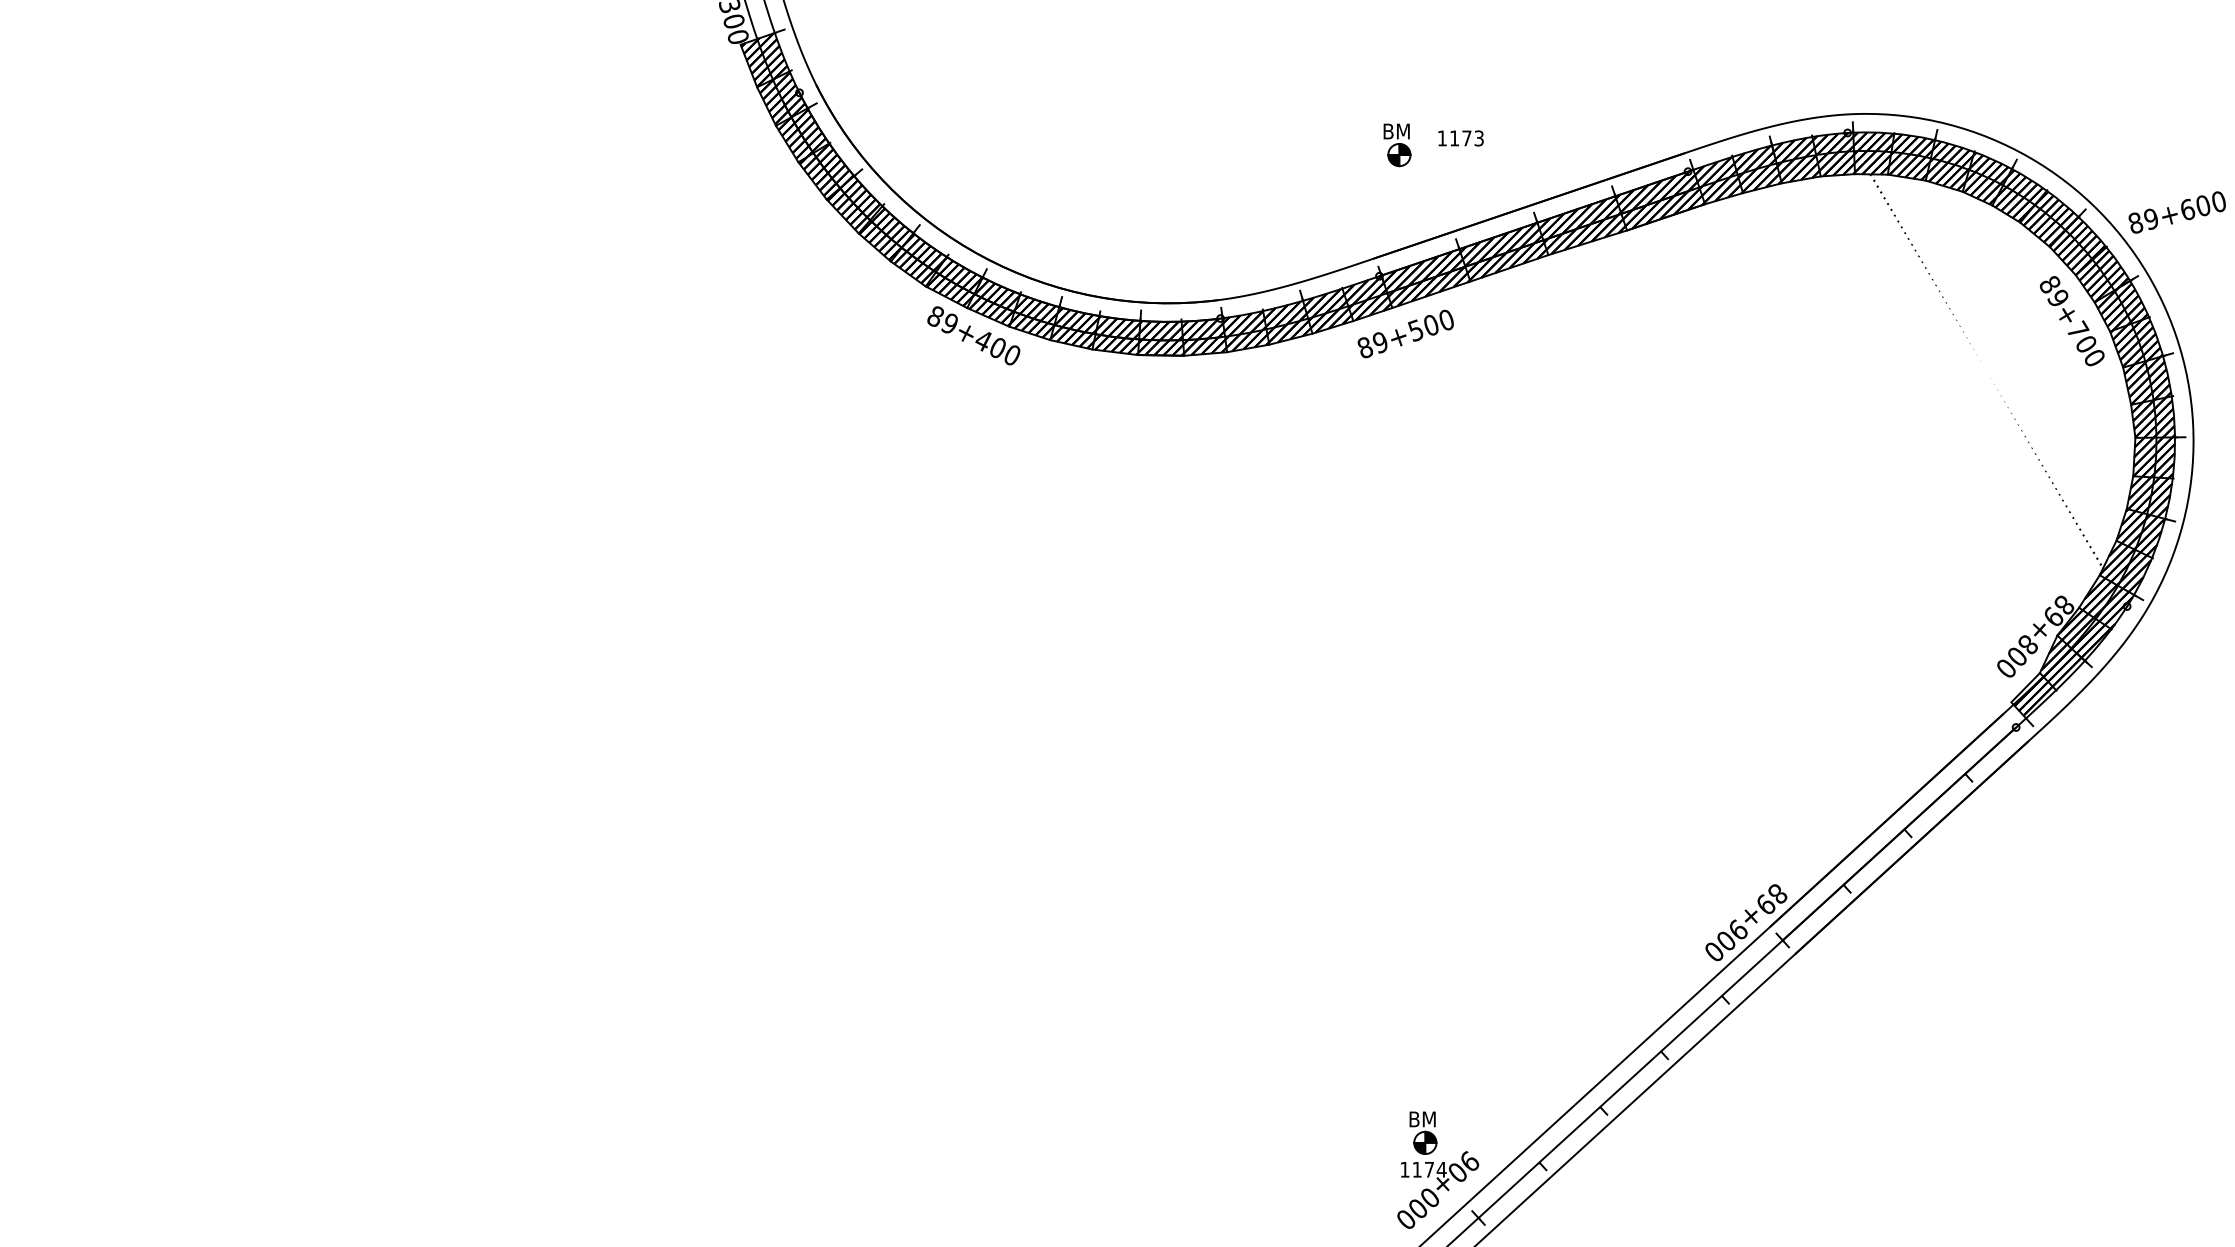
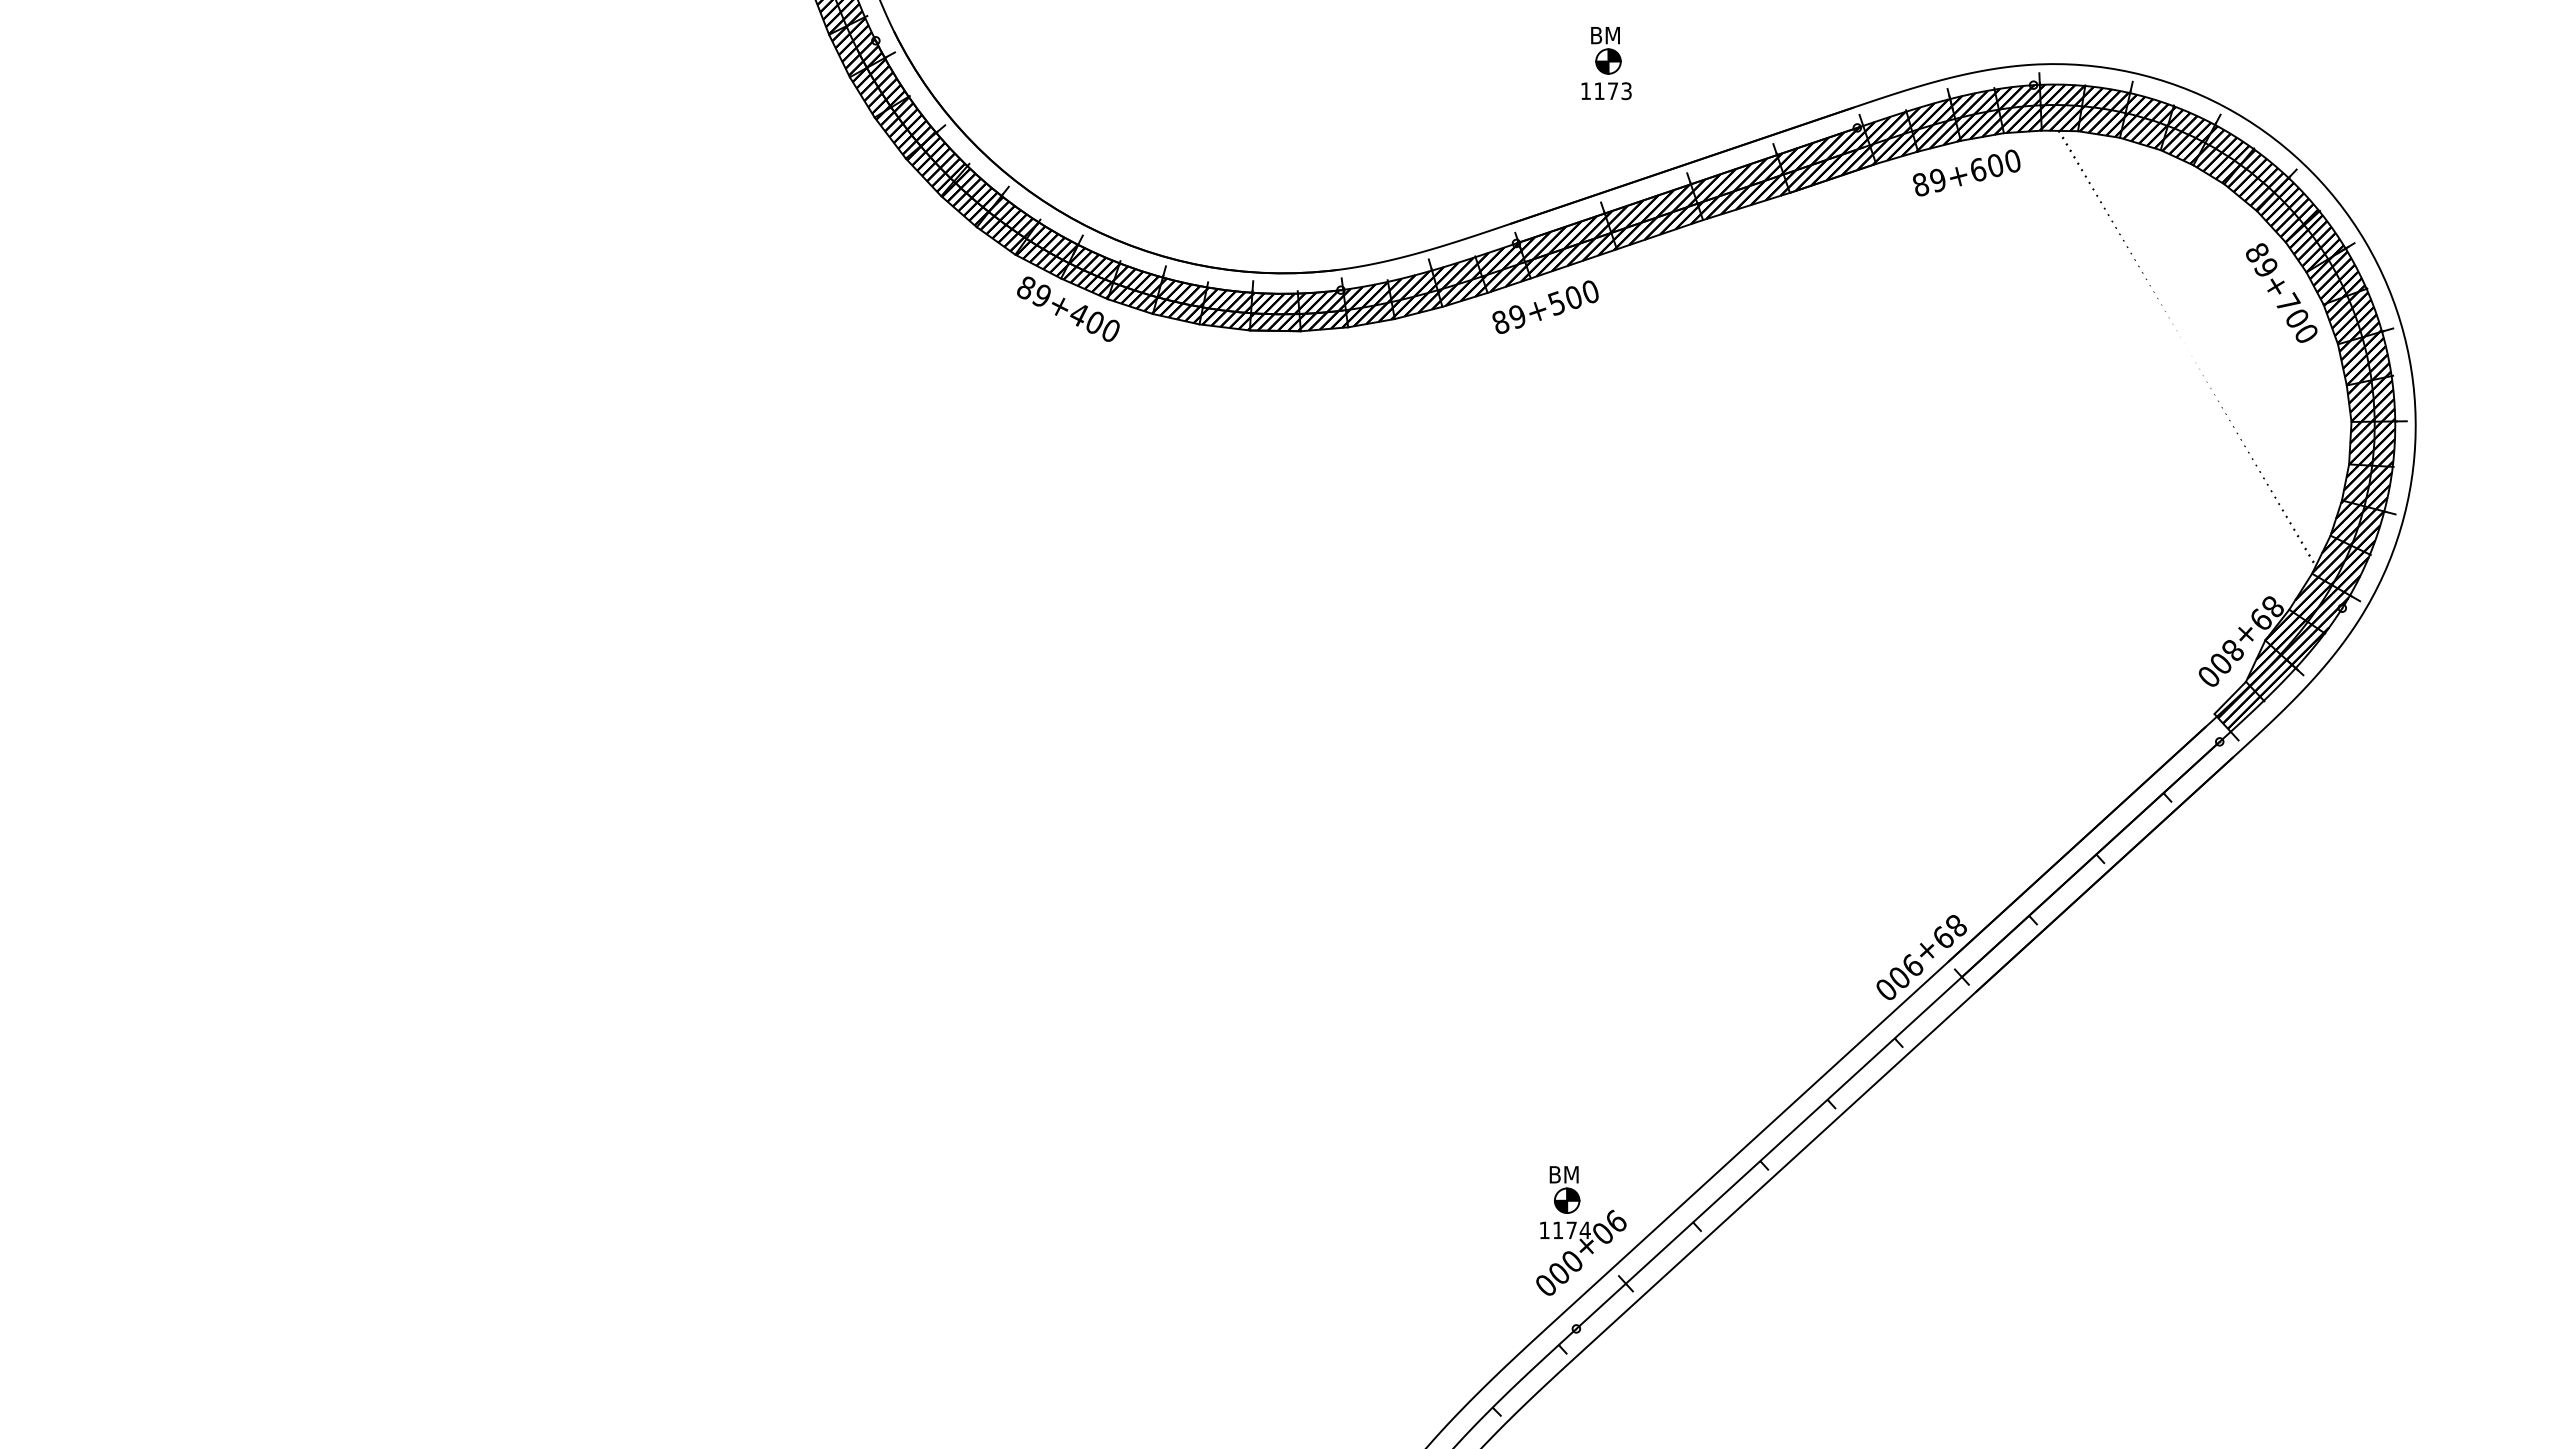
part: (1397, 145) -> (1606, 50), moved
text: (2177, 212) -> (1966, 172), moved

